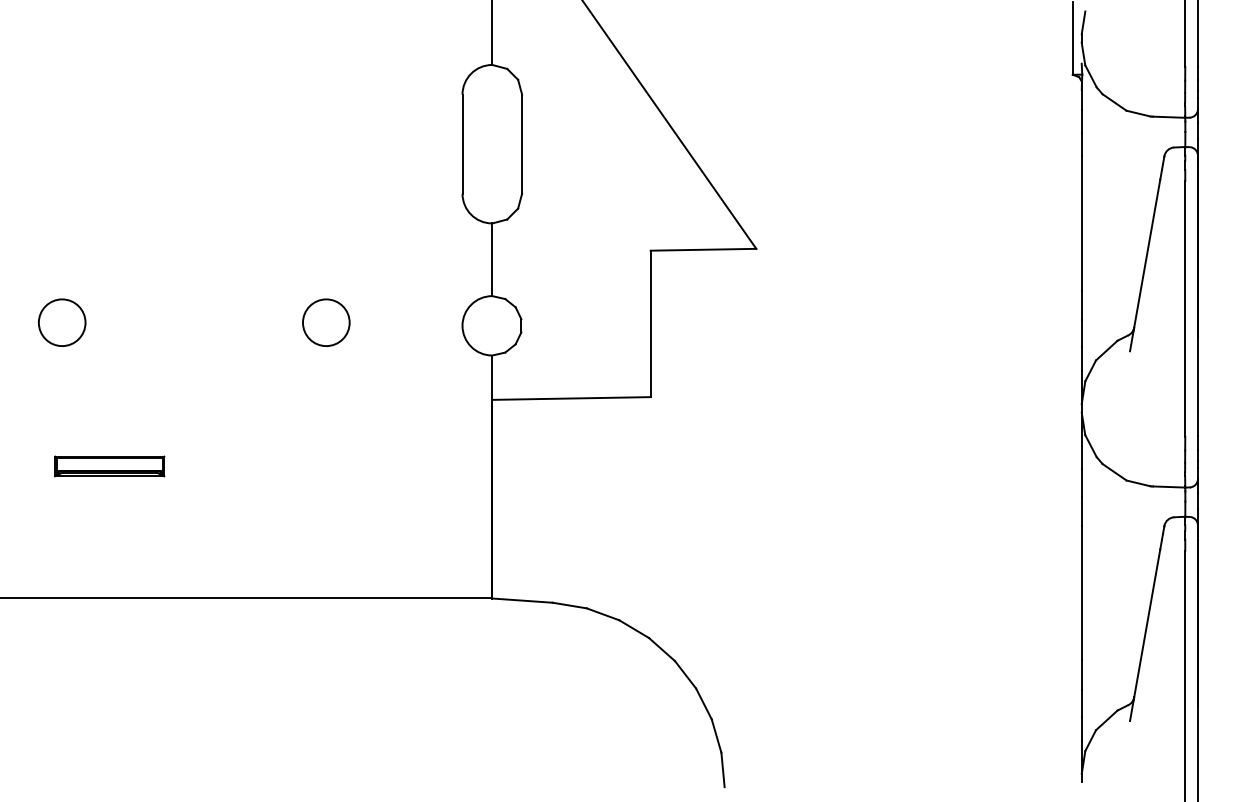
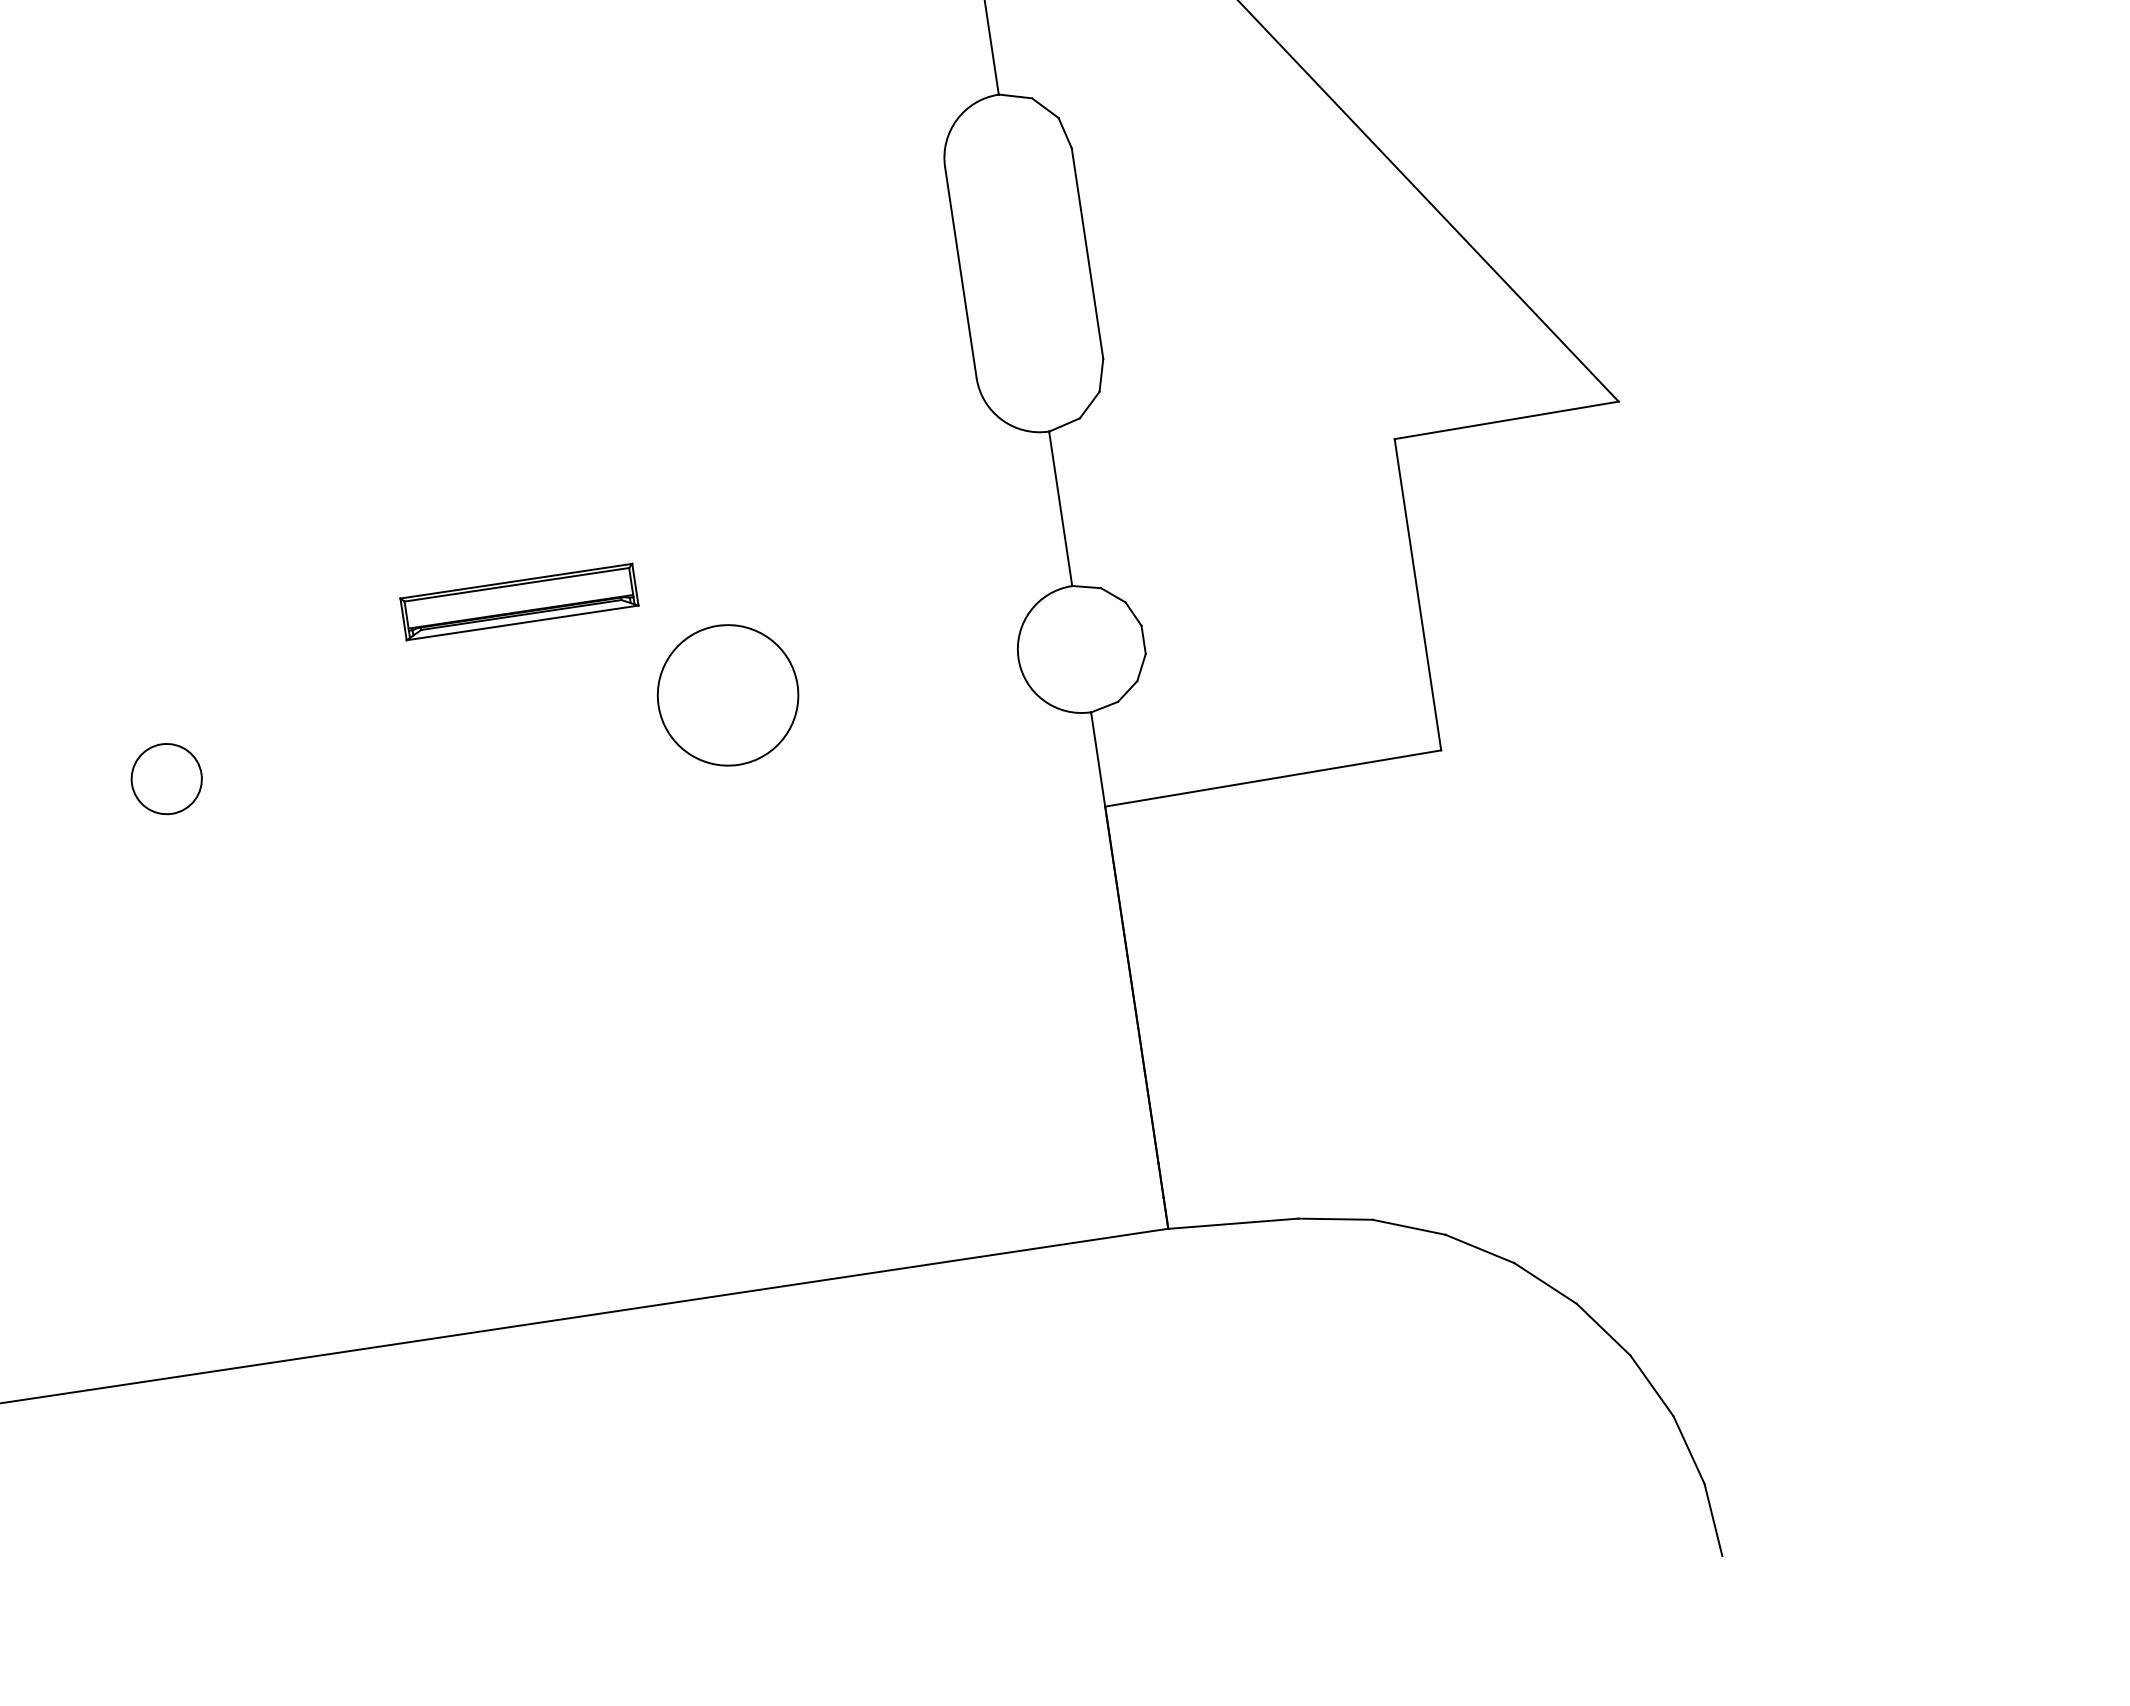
circle: (62, 322) -> (167, 778), size x0.7
circle: (325, 322) -> (726, 695), size x1.4
part: (109, 466) -> (518, 602), moved

